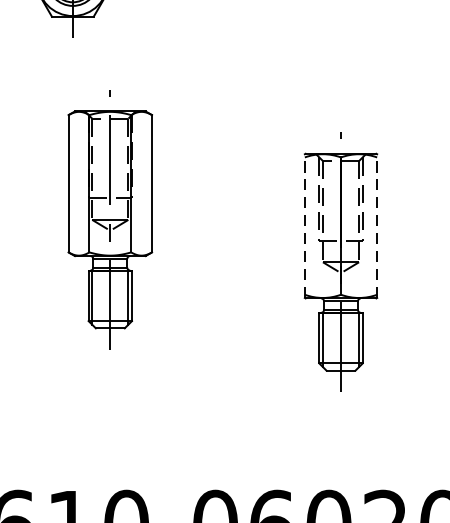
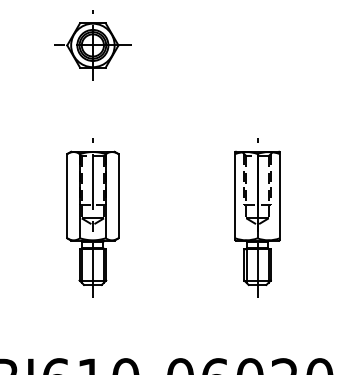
part: (109, 218) -> (92, 217), moved
line: (305, 224) -> (235, 195), dashed -> solid
line: (376, 224) -> (279, 195), dashed -> solid

